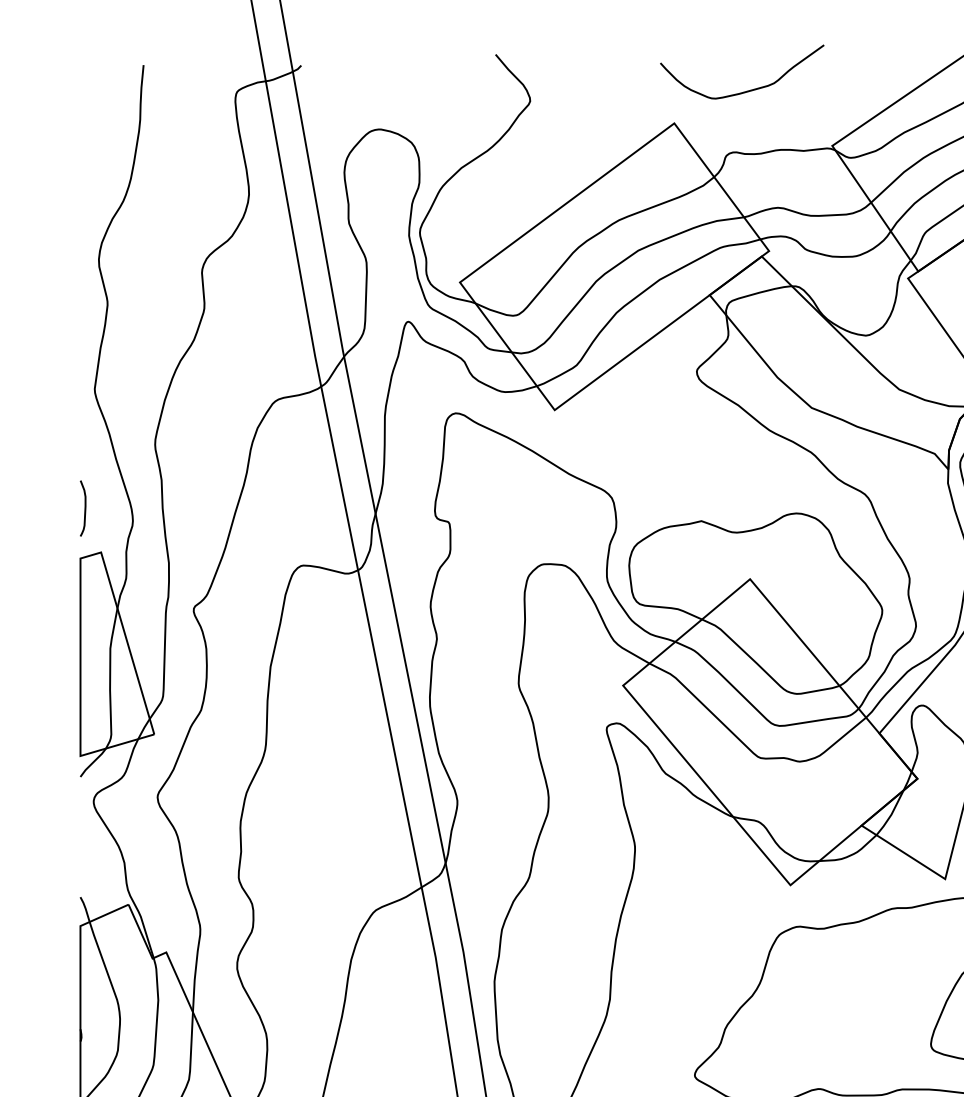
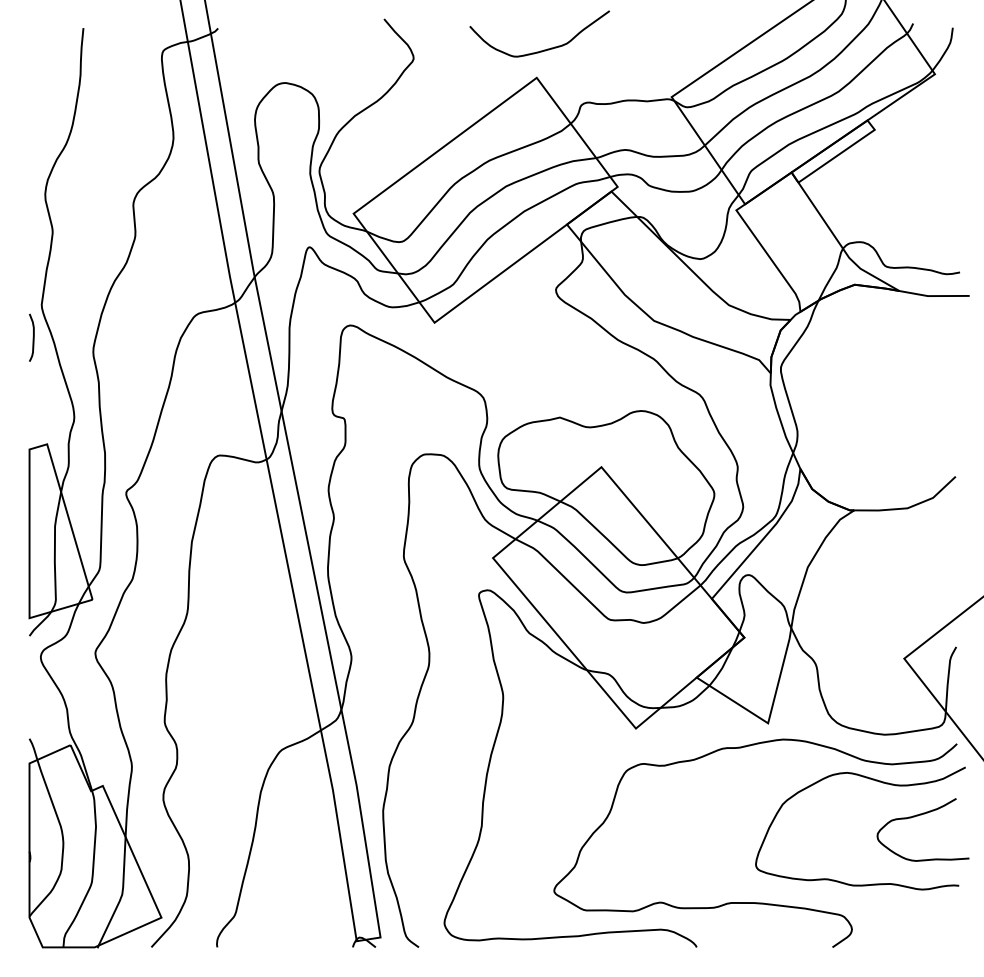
curve: (747, 90) -> (544, 49), moved
curve: (83, 508) -> (32, 337), moved

